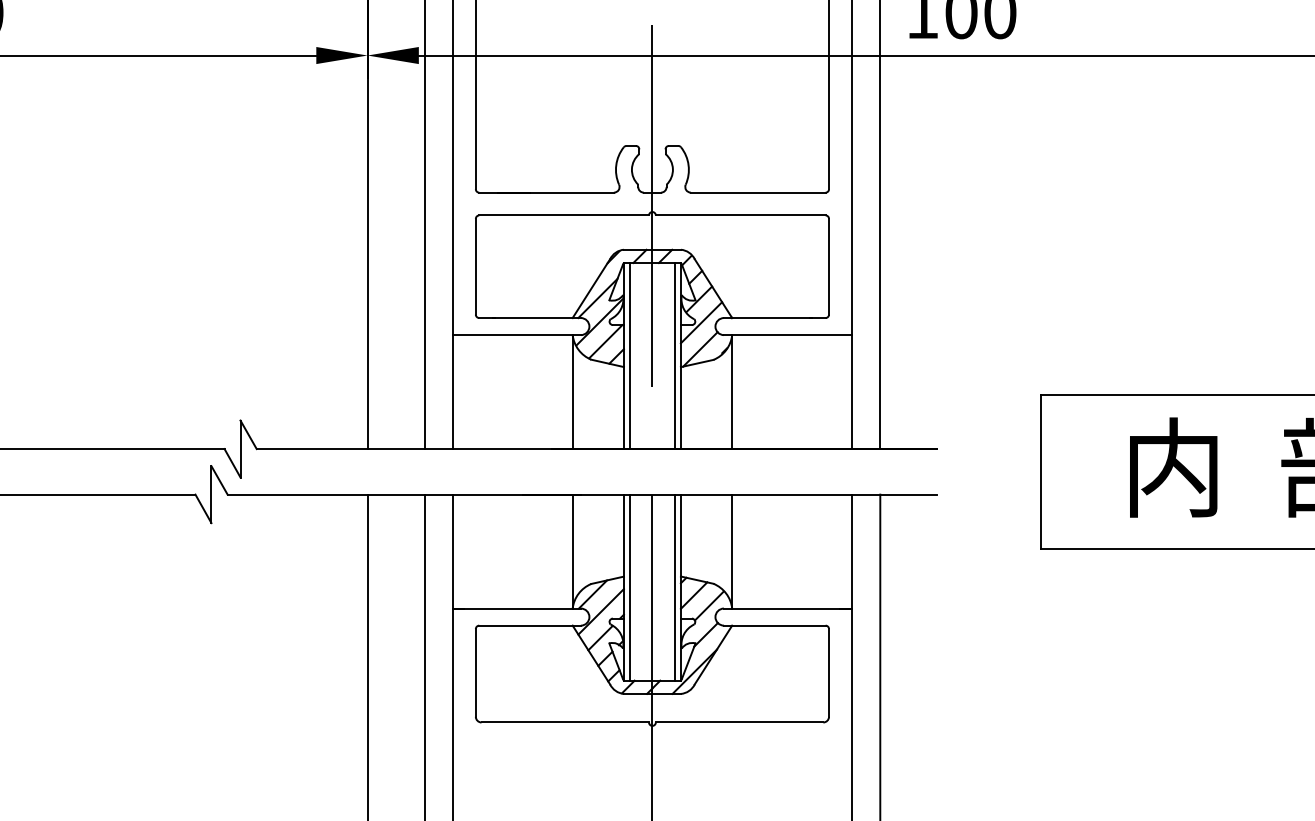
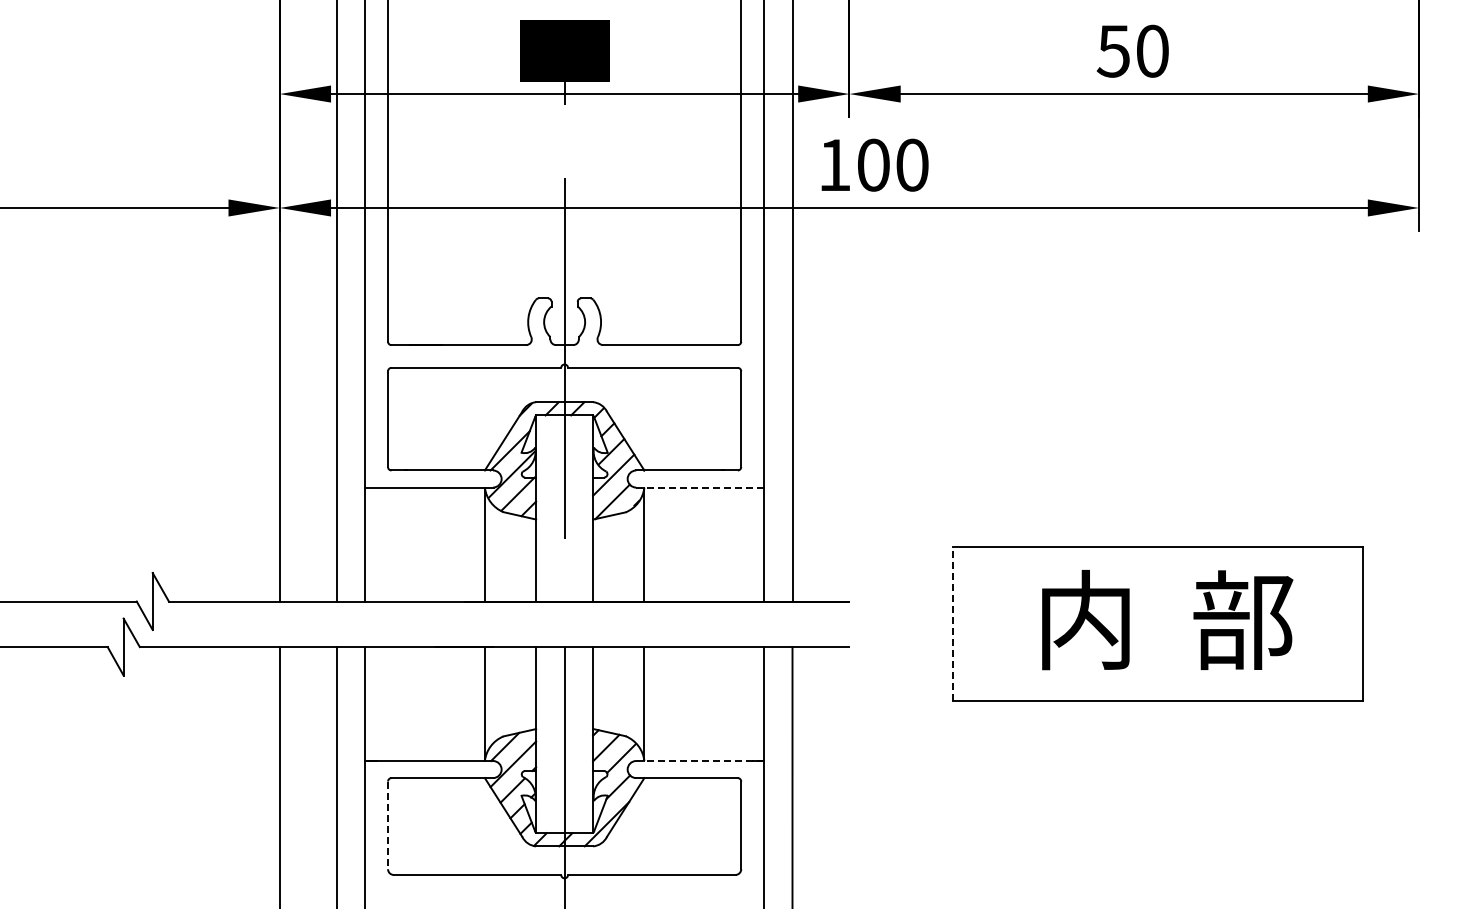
line: (788, 335) -> (700, 487), solid -> dashed
line: (629, 356) -> (541, 508), removed
line: (675, 356) -> (587, 508), removed
line: (1041, 472) -> (953, 624), solid -> dashed
line: (629, 588) -> (541, 740), removed
line: (675, 588) -> (587, 740), removed
line: (788, 609) -> (700, 761), solid -> dashed
line: (476, 673) -> (388, 825), solid -> dashed

